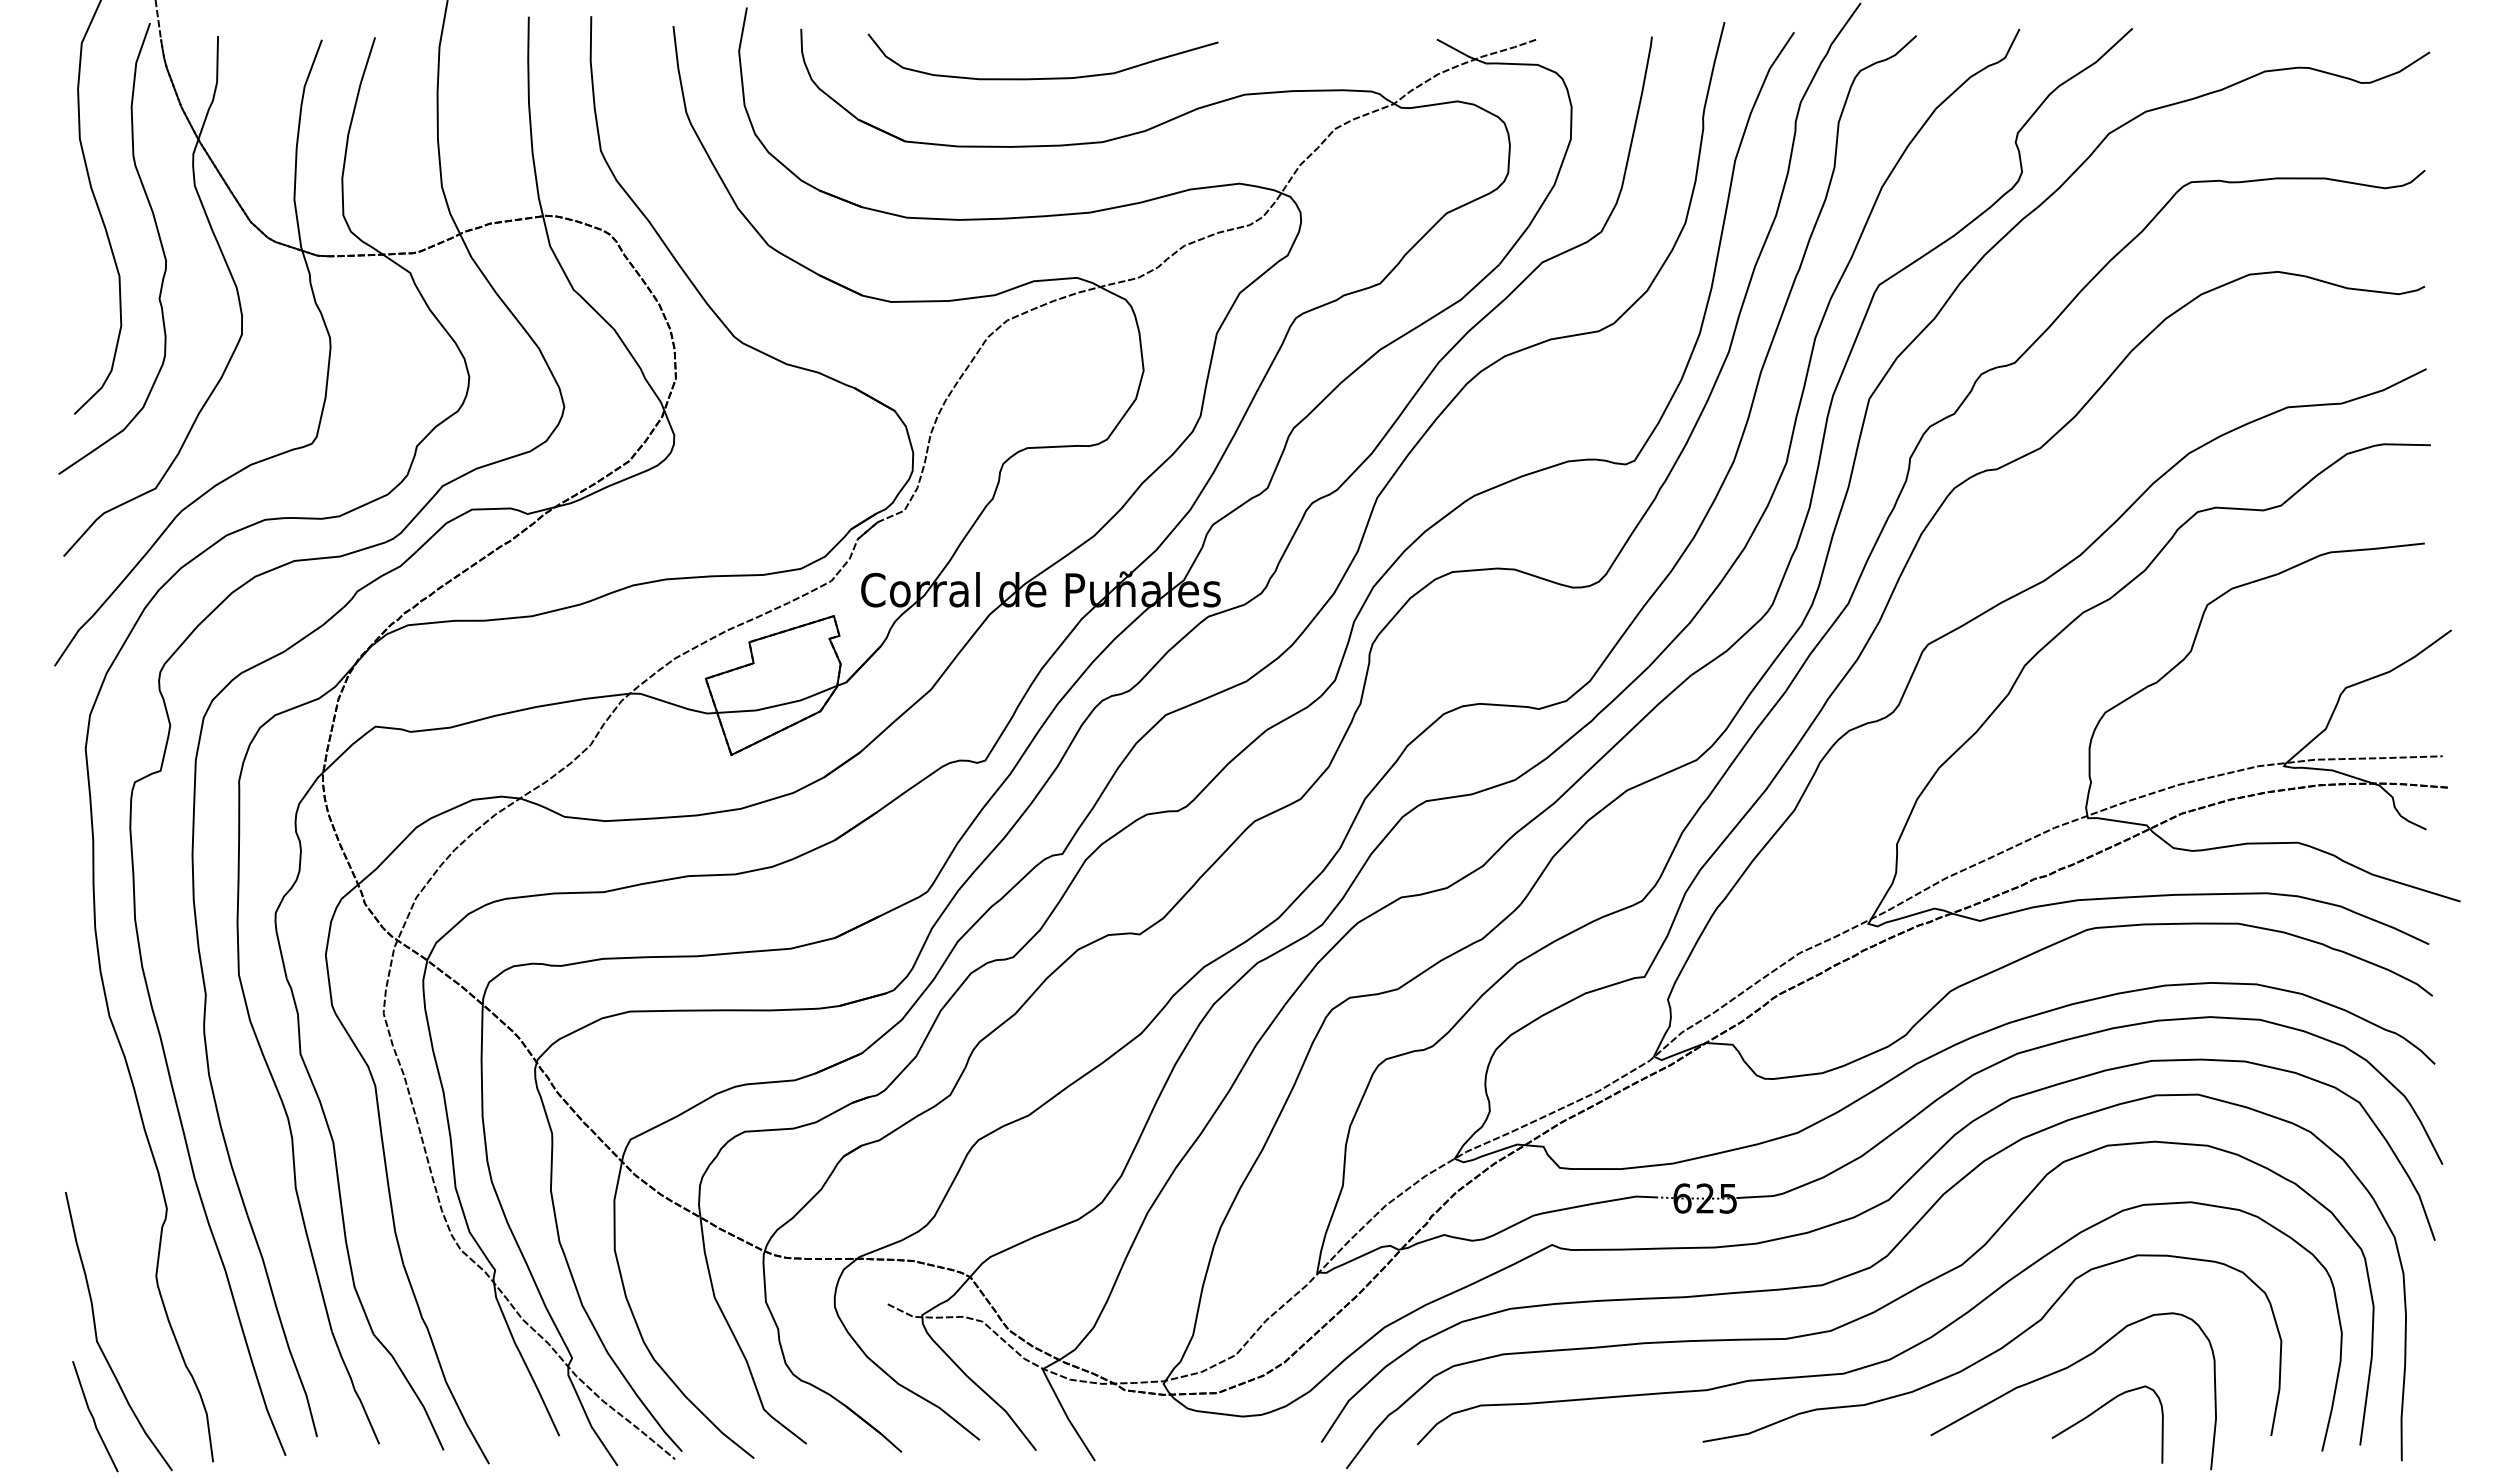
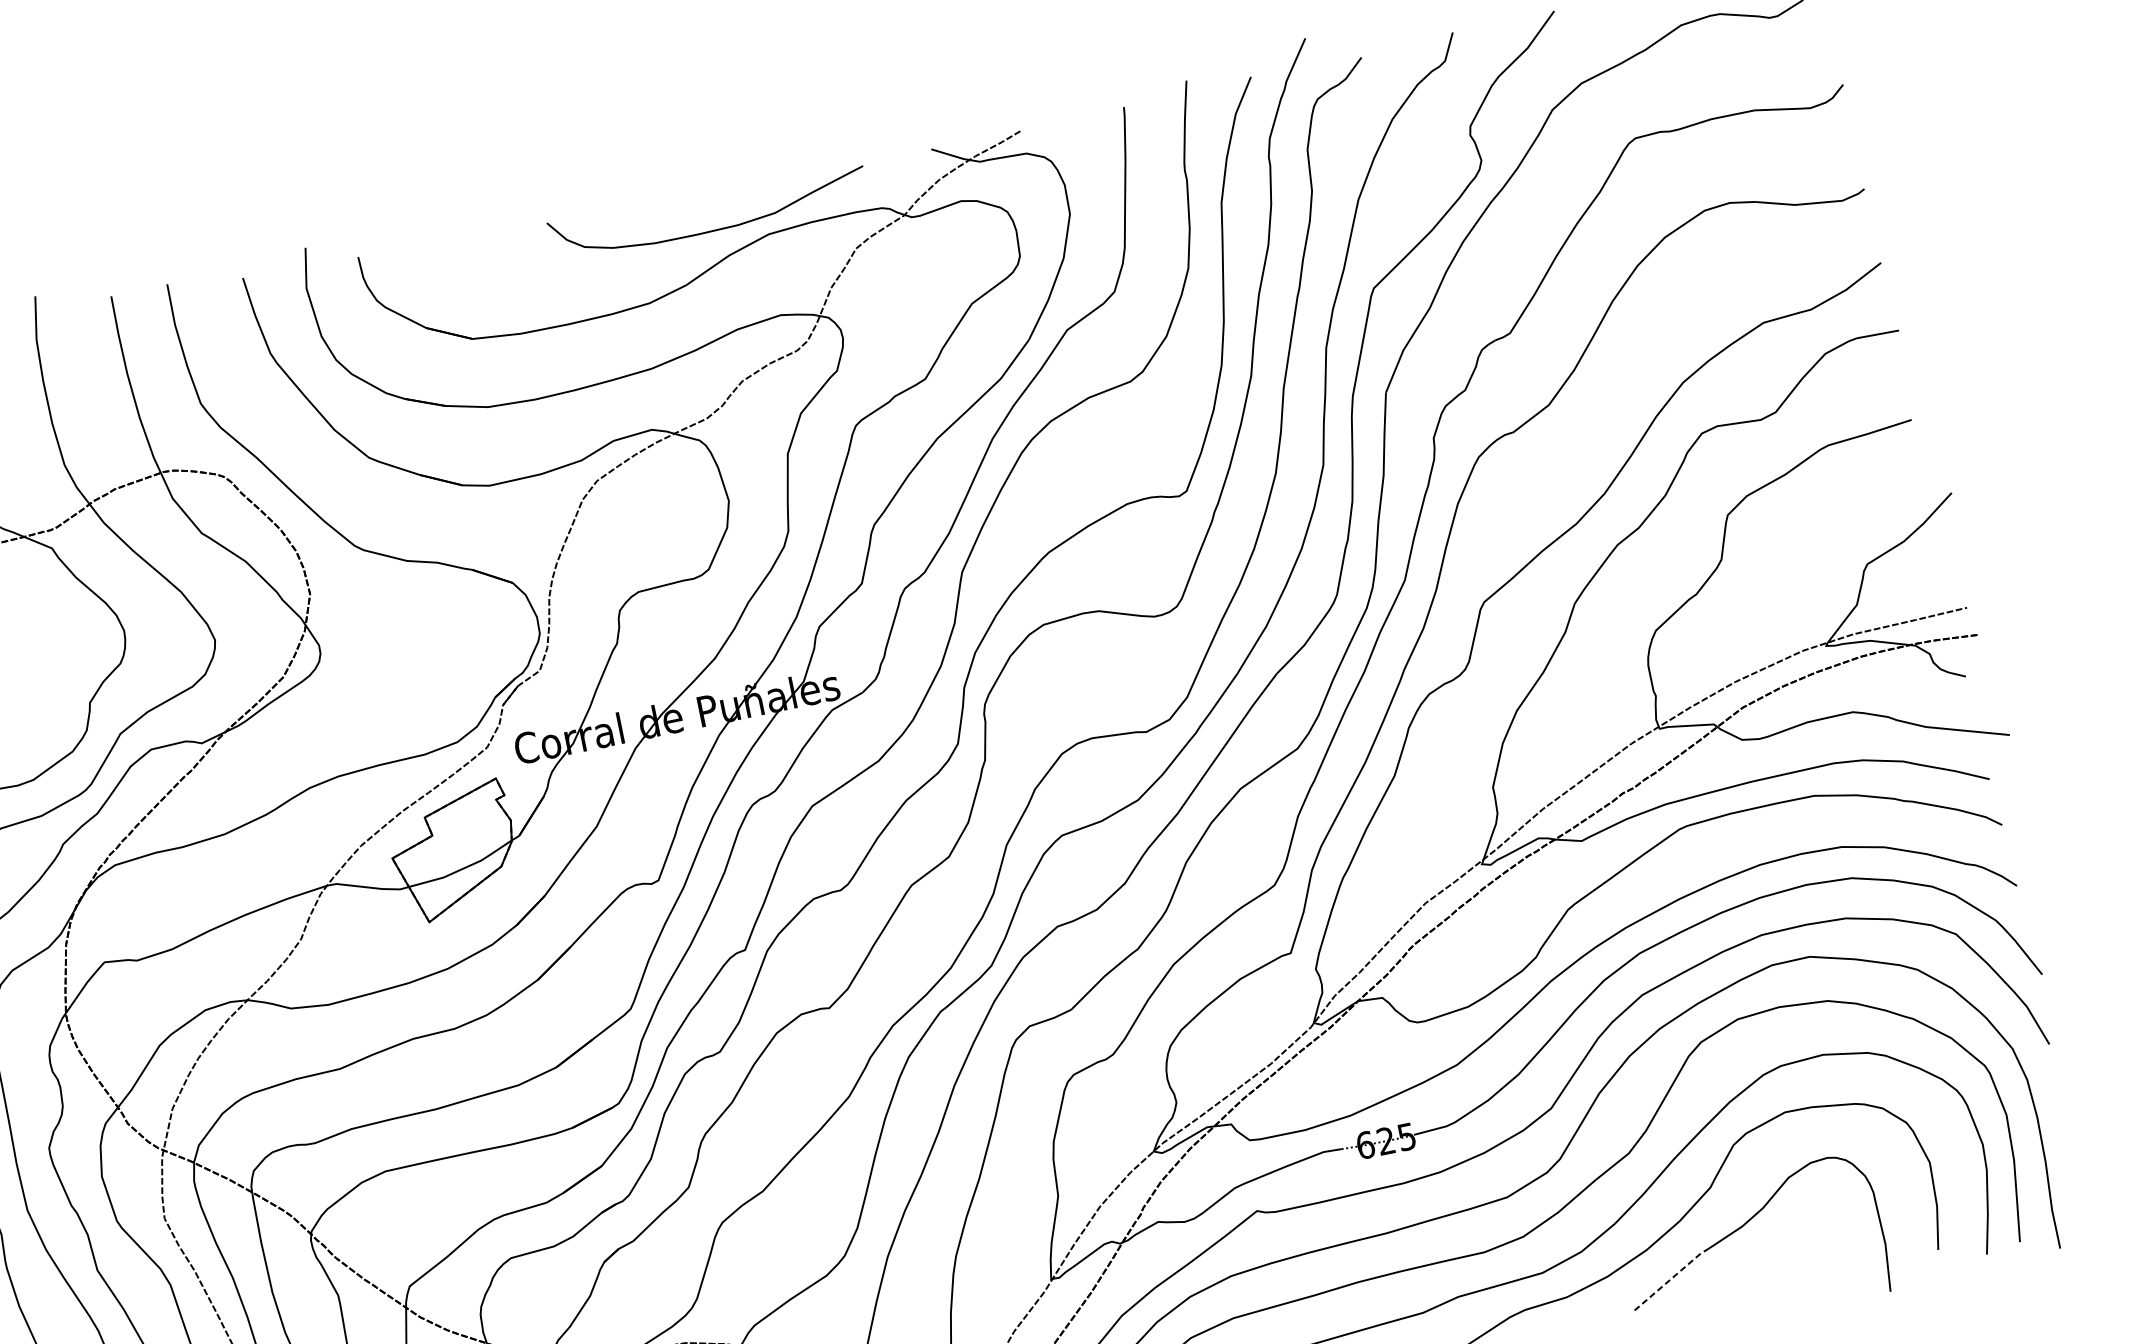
curve: (1045, 77) -> (714, 229), moved
line: (1978, 1408) -> (1670, 1279), solid -> dashed
curve: (2098, 1410) -> (1778, 1258), removed

